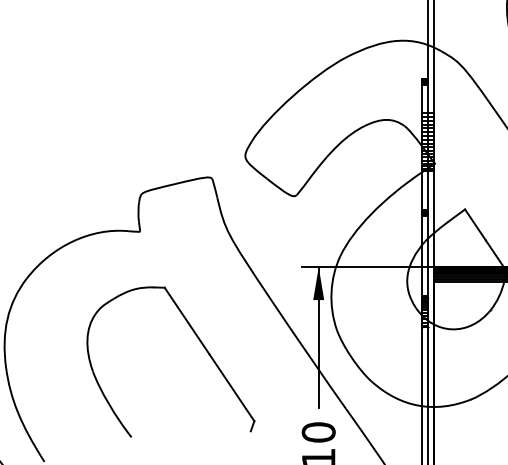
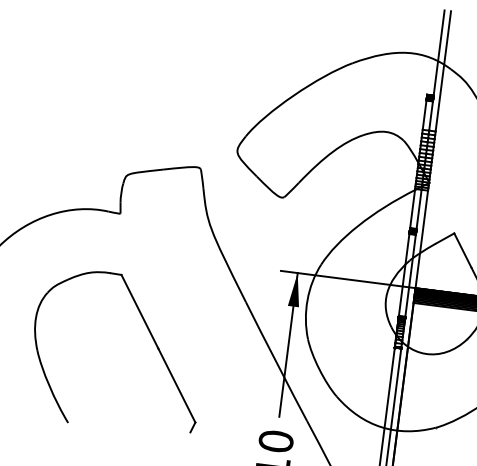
part: (199, 341) -> (149, 334), moved

